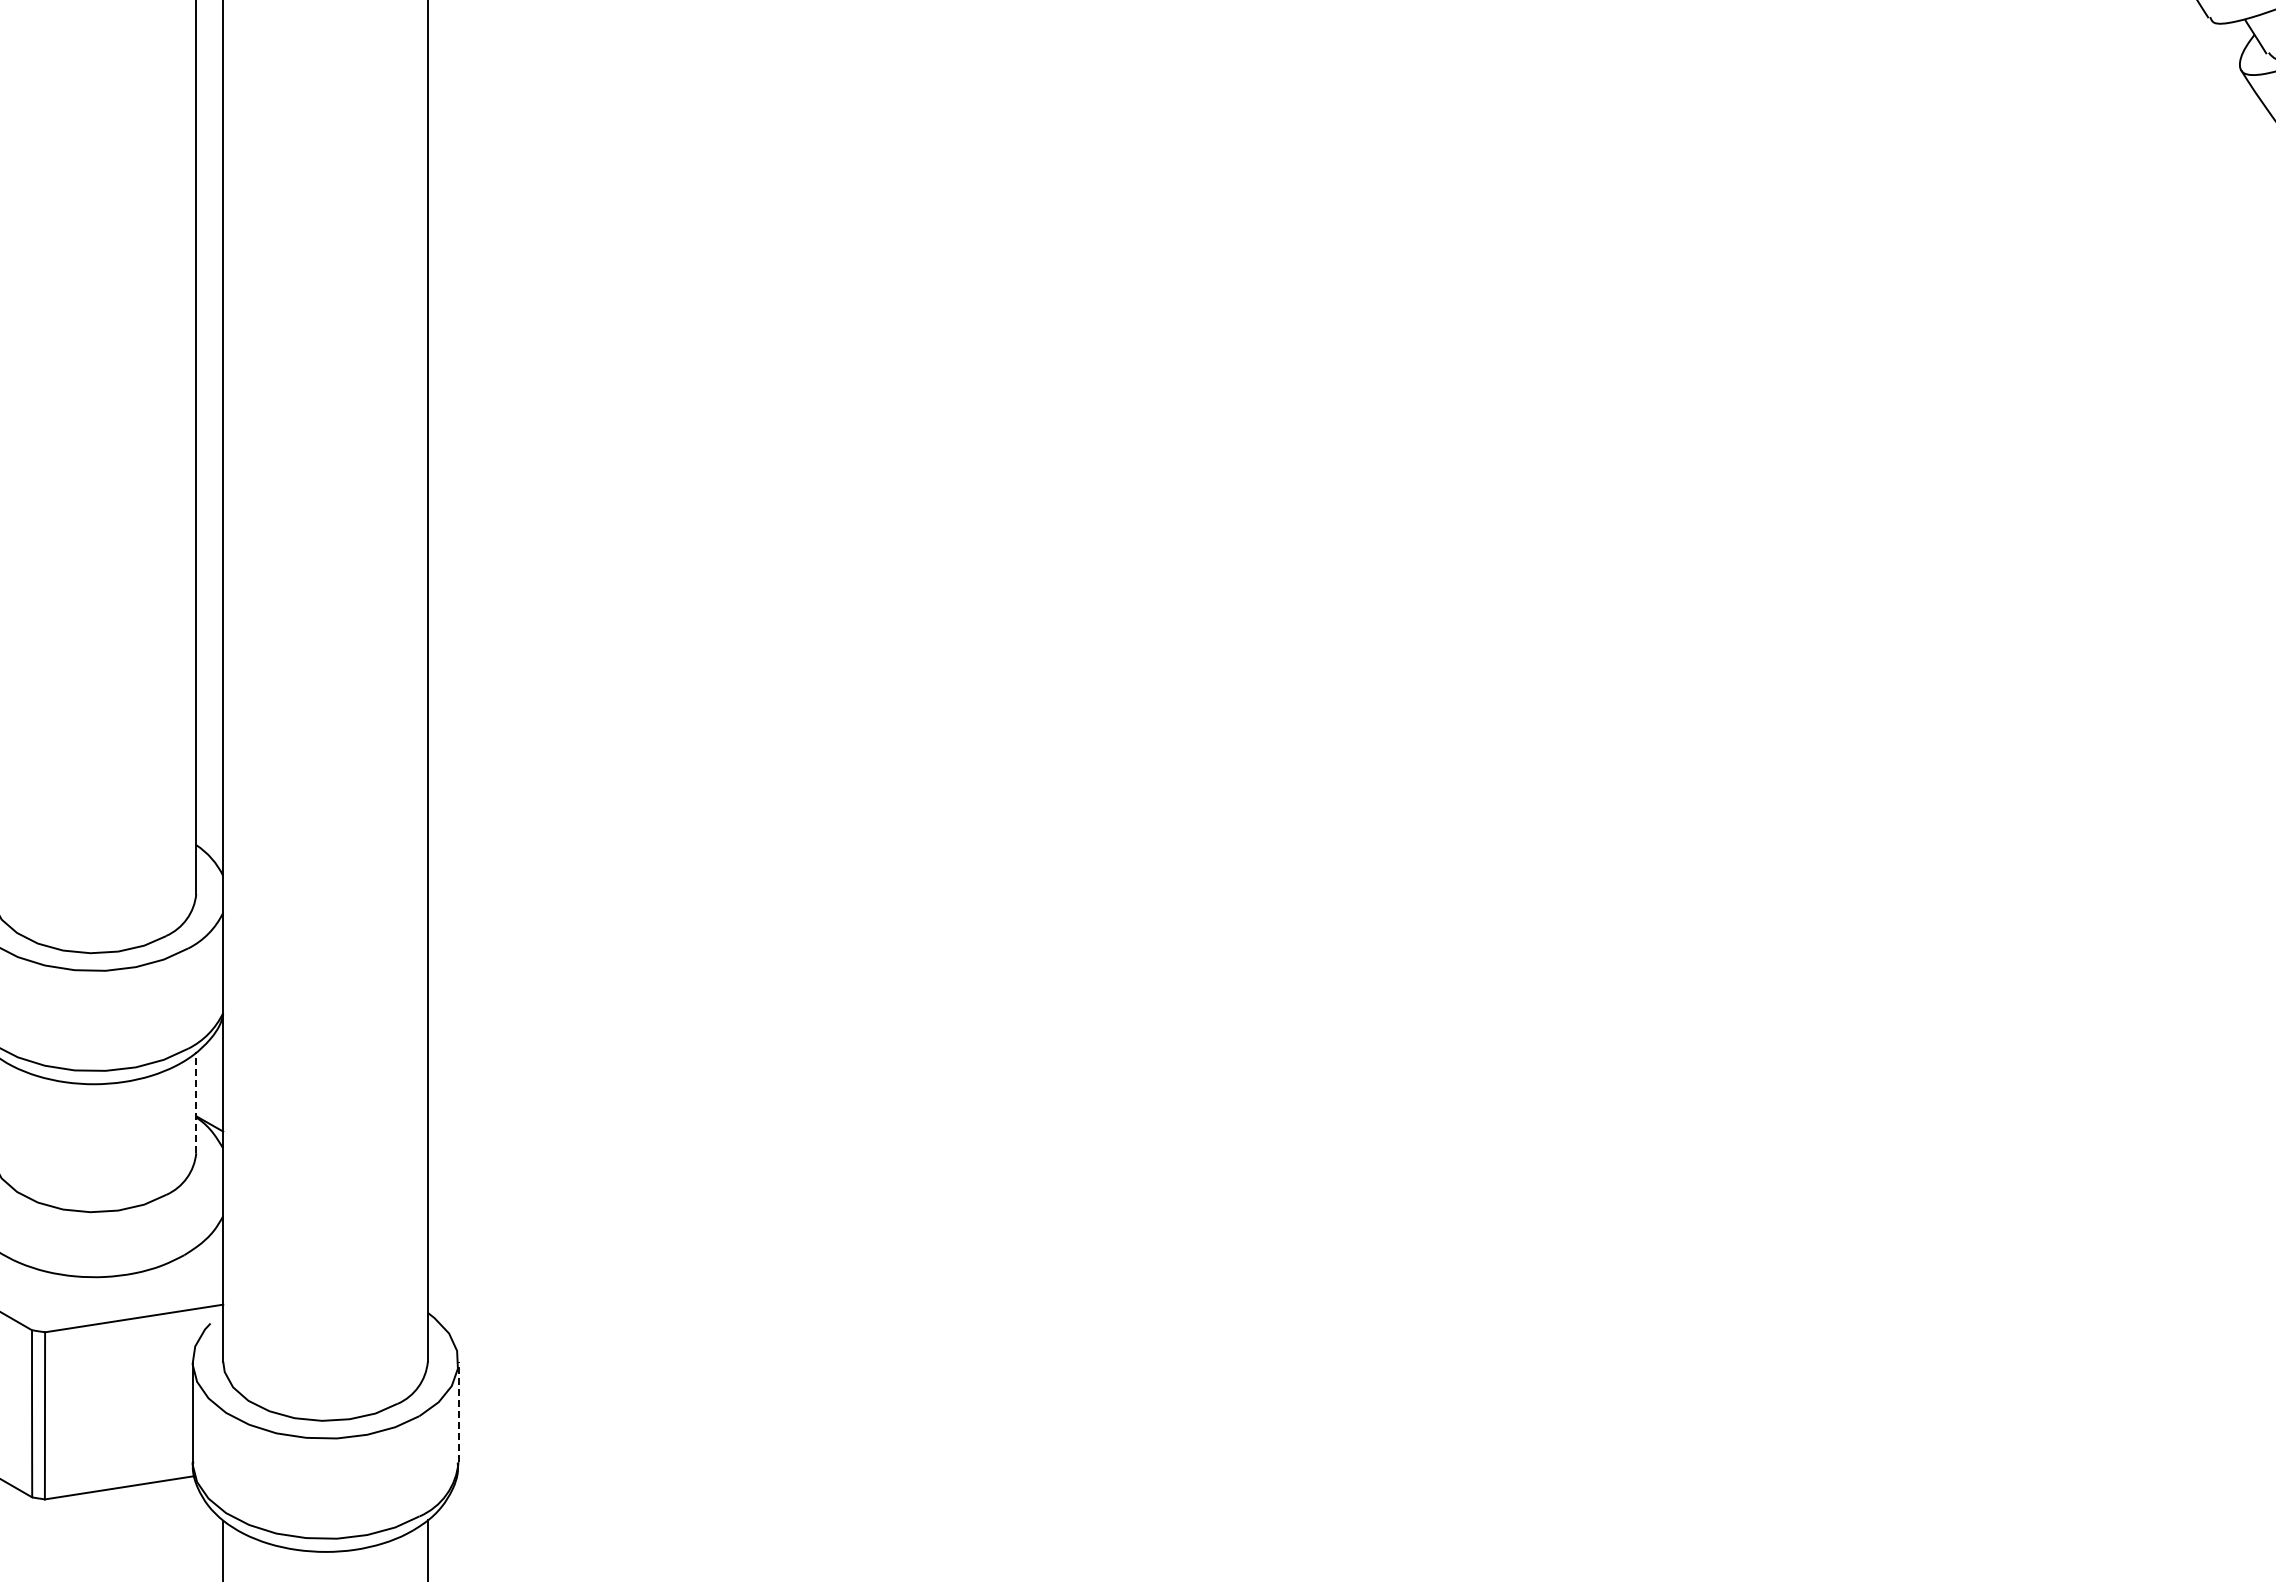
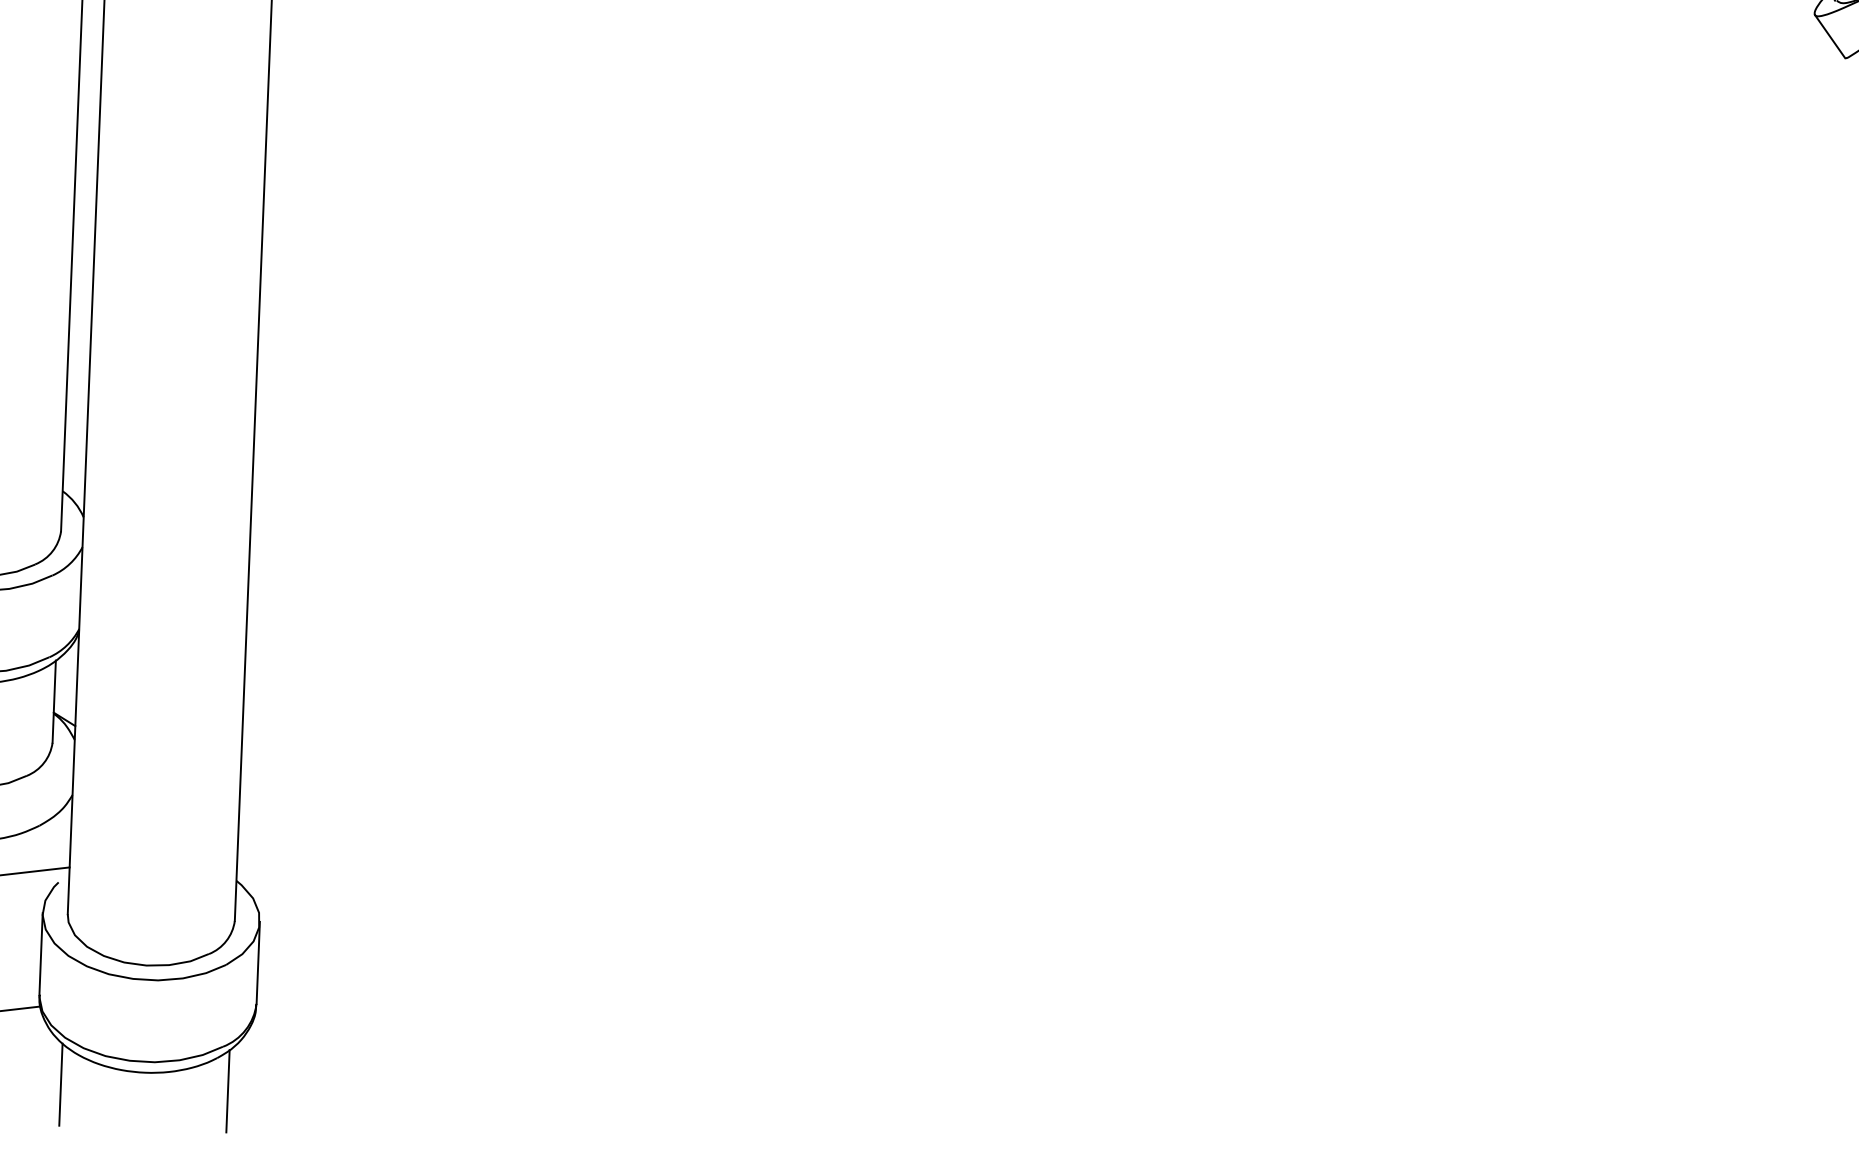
line: (196, 1102) -> (54, 701), dashed -> solid
line: (458, 1411) -> (258, 962), dashed -> solid

